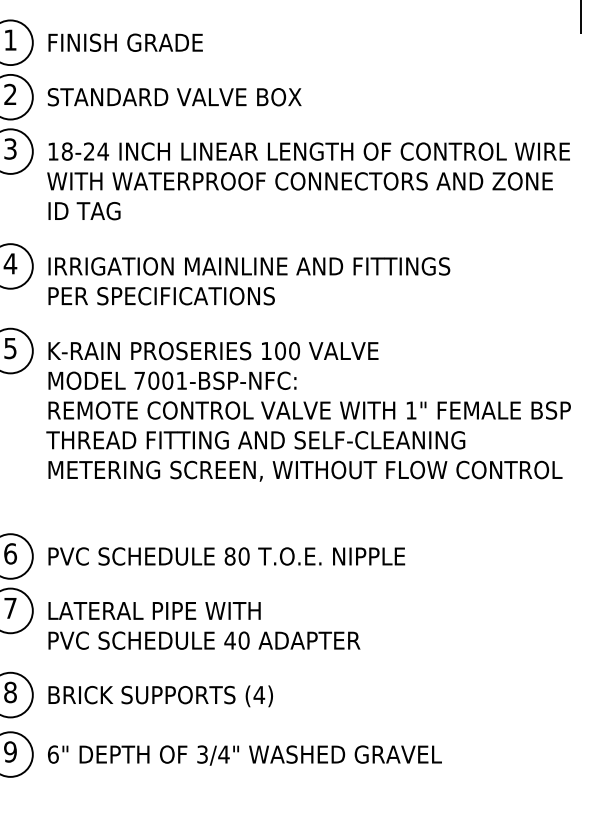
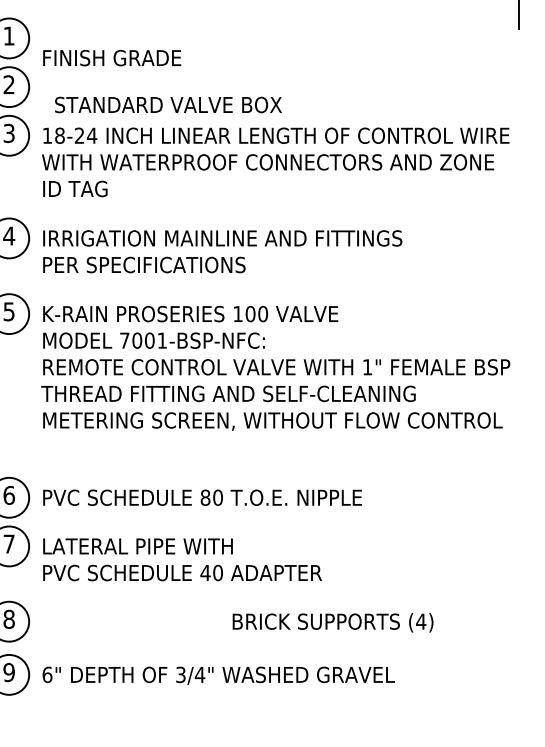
text: (125, 42) -> (112, 57), moved
text: (174, 97) -> (168, 105), moved
text: (160, 696) -> (332, 622), moved

